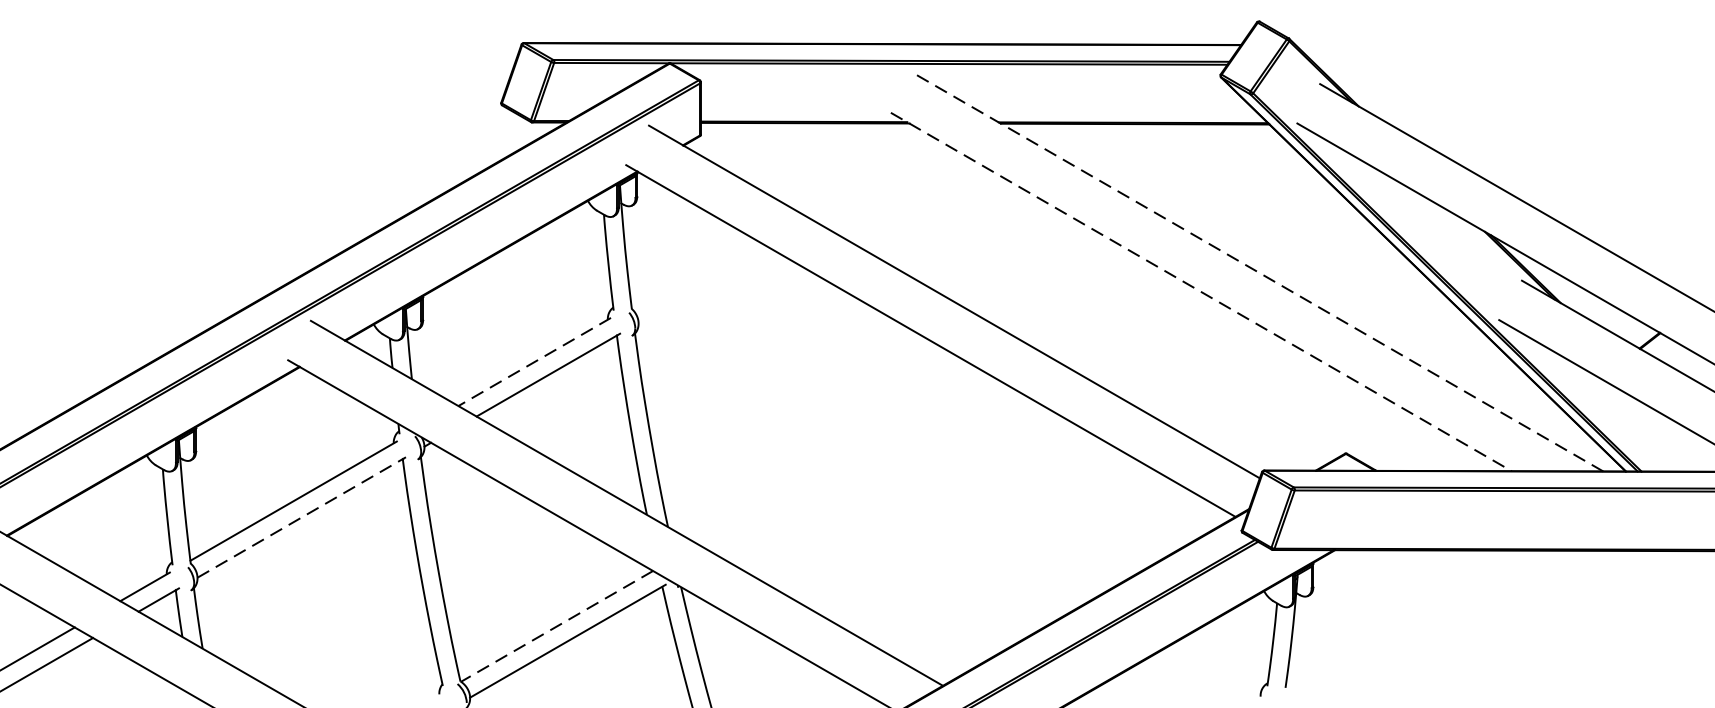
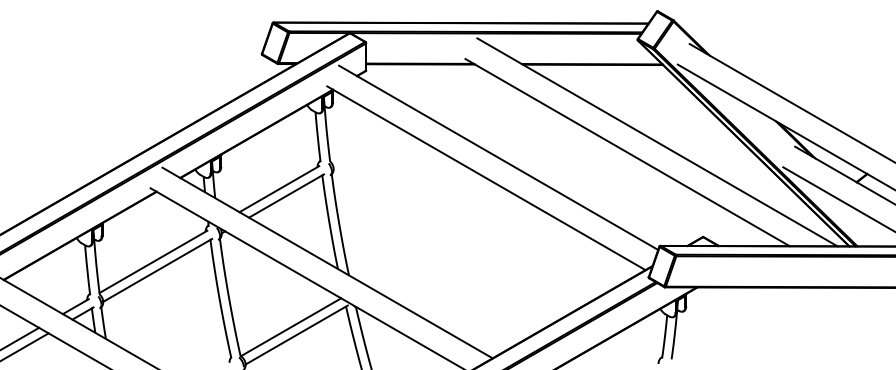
line: (1258, 272) -> (657, 142), dashed -> solid
line: (1203, 291) -> (628, 152), dashed -> solid
line: (533, 362) -> (278, 189), dashed -> solid
line: (301, 517) -> (157, 270), dashed -> solid
line: (557, 626) -> (291, 327), dashed -> solid

